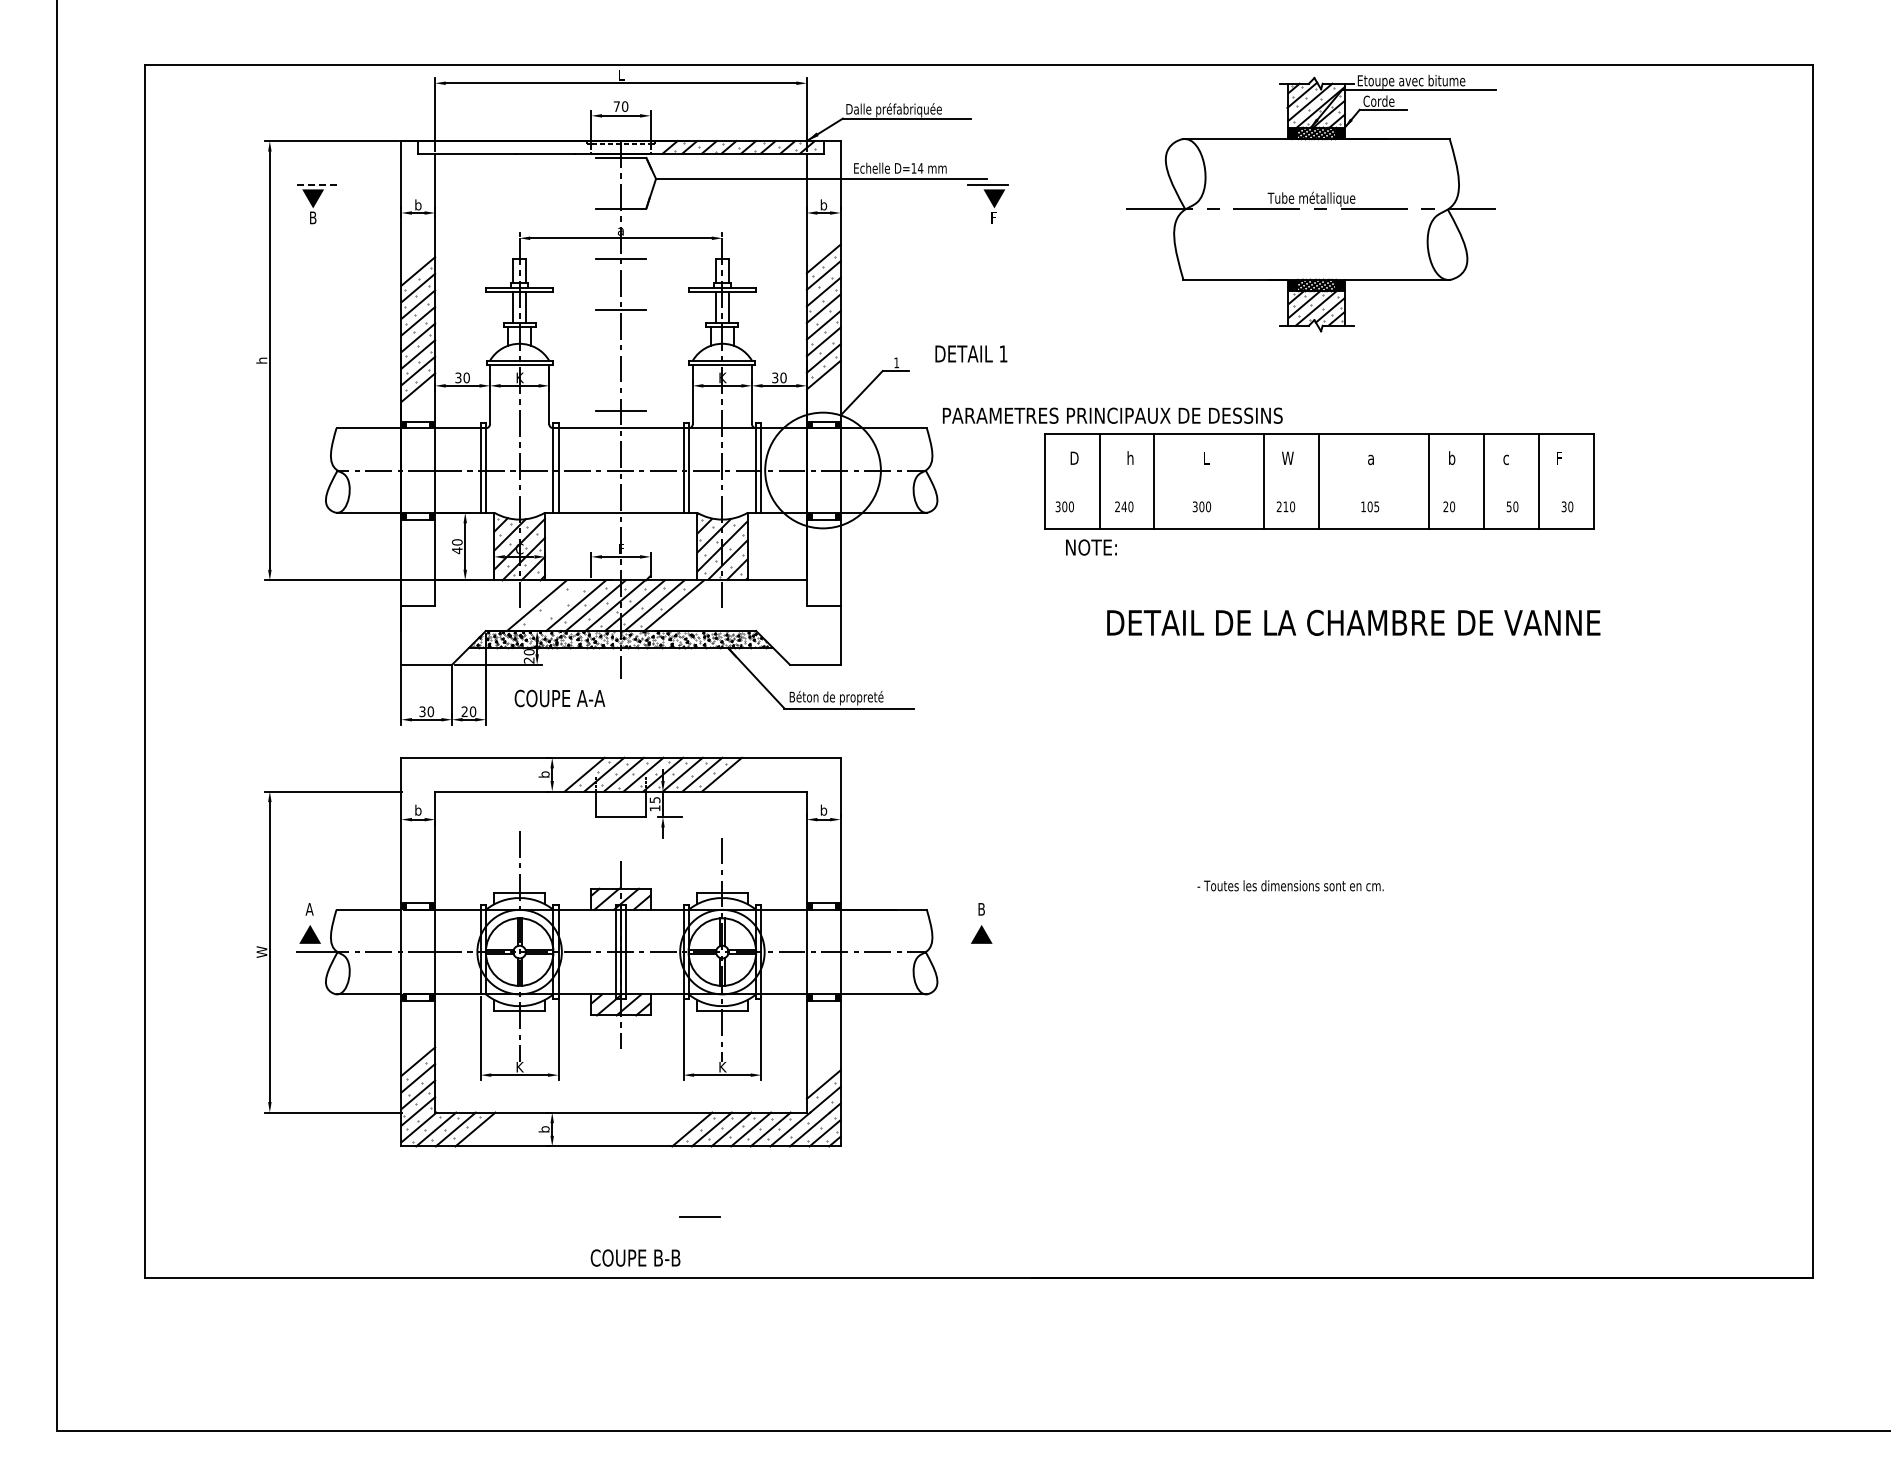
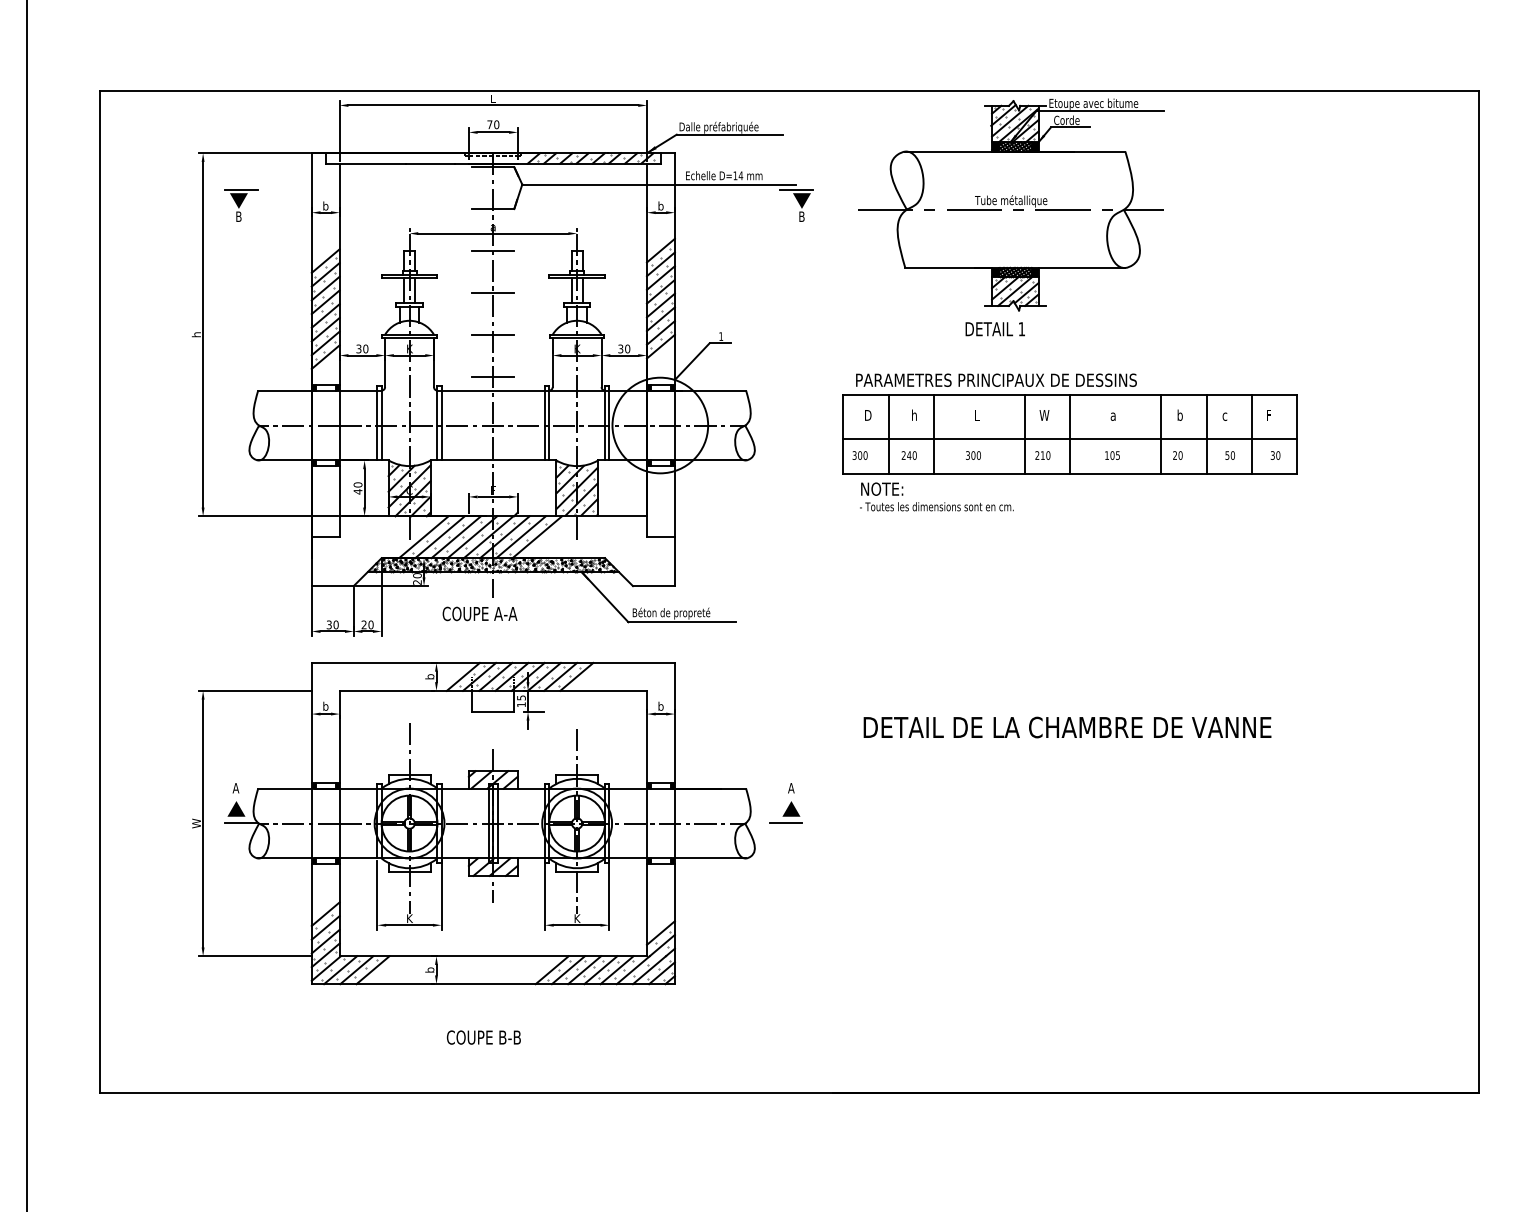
line: (316, 185) -> (241, 189), dashed -> solid
part: (1311, 203) -> (1011, 204), moved
text: (994, 217) -> (802, 216), F -> B
text: (971, 353) -> (995, 328), moved
line: (620, 360) -> (492, 334), added
text: (1112, 415) -> (996, 380), moved
line: (1318, 486) -> (1069, 438), added
line: (556, 605) -> (440, 537), added
text: (1353, 622) -> (1067, 727), moved
text: (559, 698) -> (479, 613), moved
text: (1290, 885) -> (936, 506), moved
text: (981, 909) -> (791, 788), B -> A
line: (699, 1216) -> (785, 823), moved
text: (635, 1257) -> (483, 1037), moved

